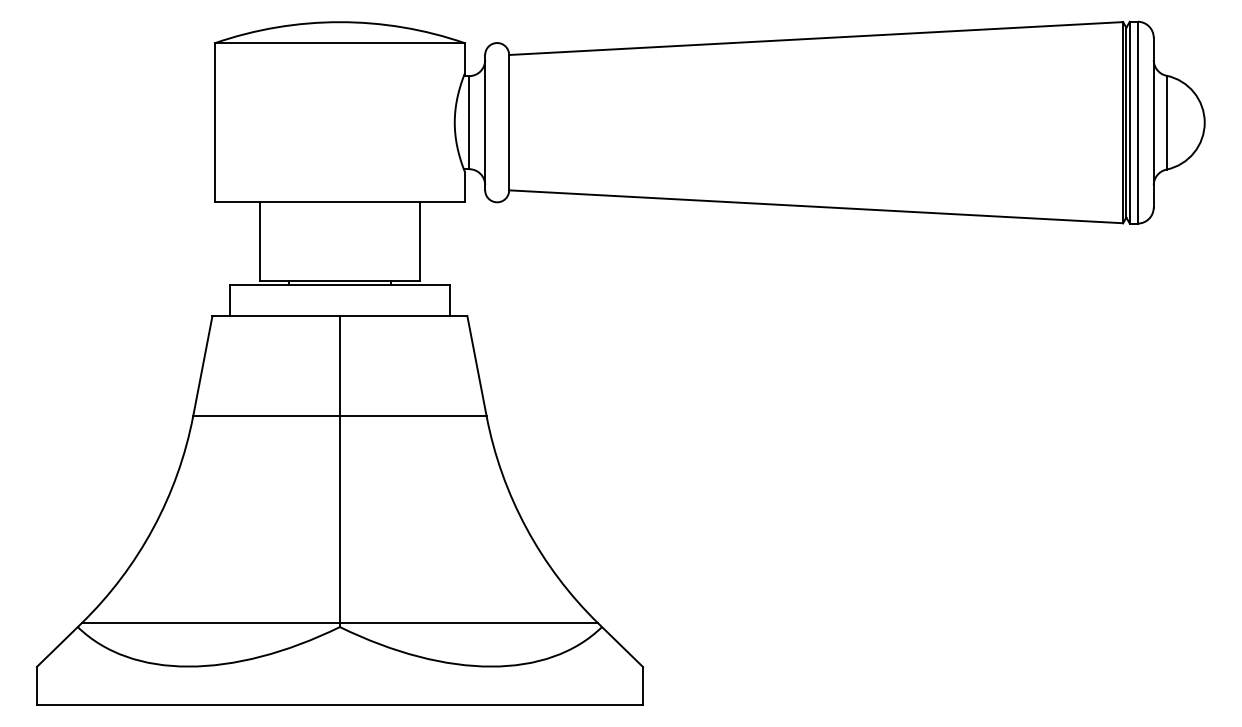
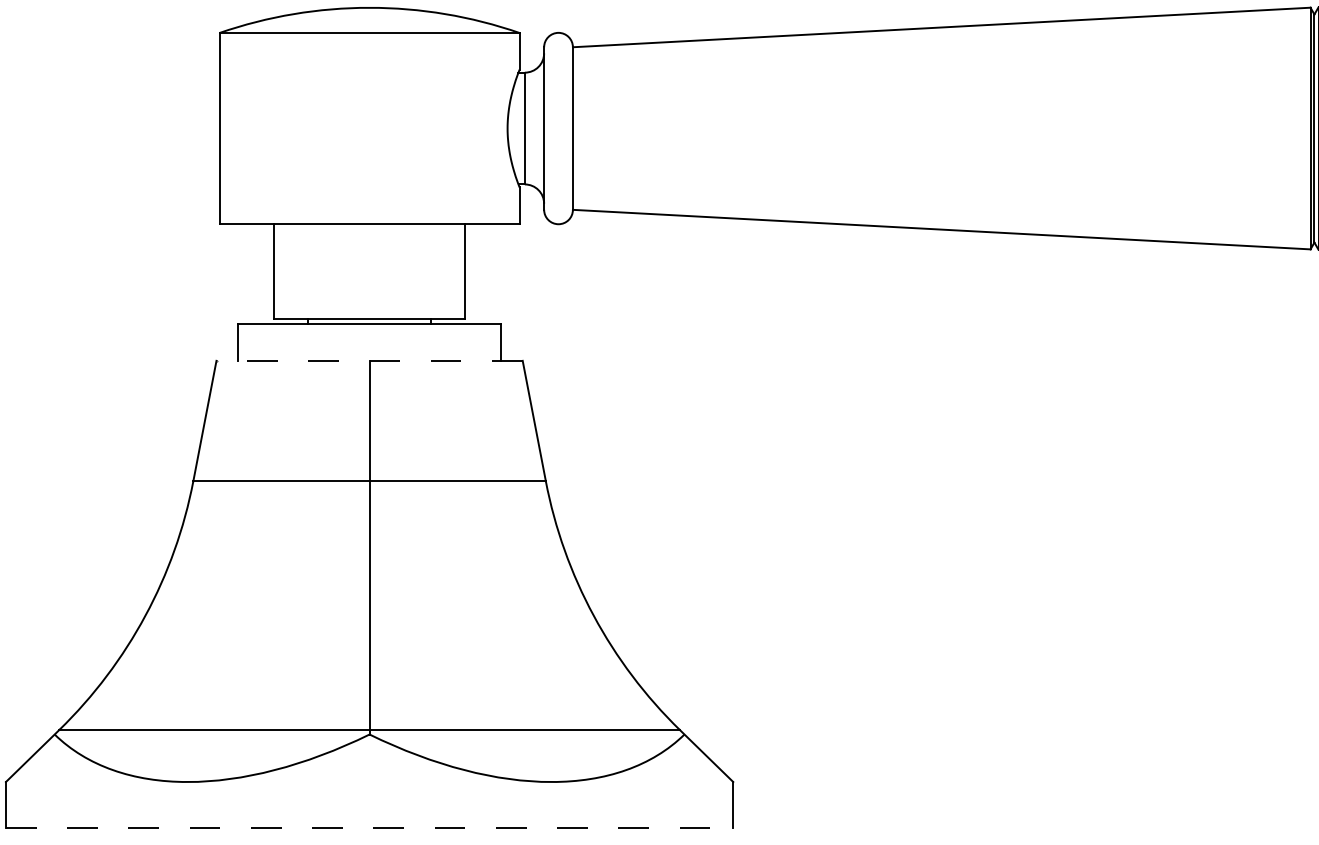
line: (339, 316) -> (369, 361), solid -> dashed
line: (339, 705) -> (369, 828), solid -> dashed

